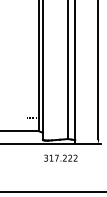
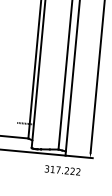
text: (60, 157) -> (62, 169), moved

